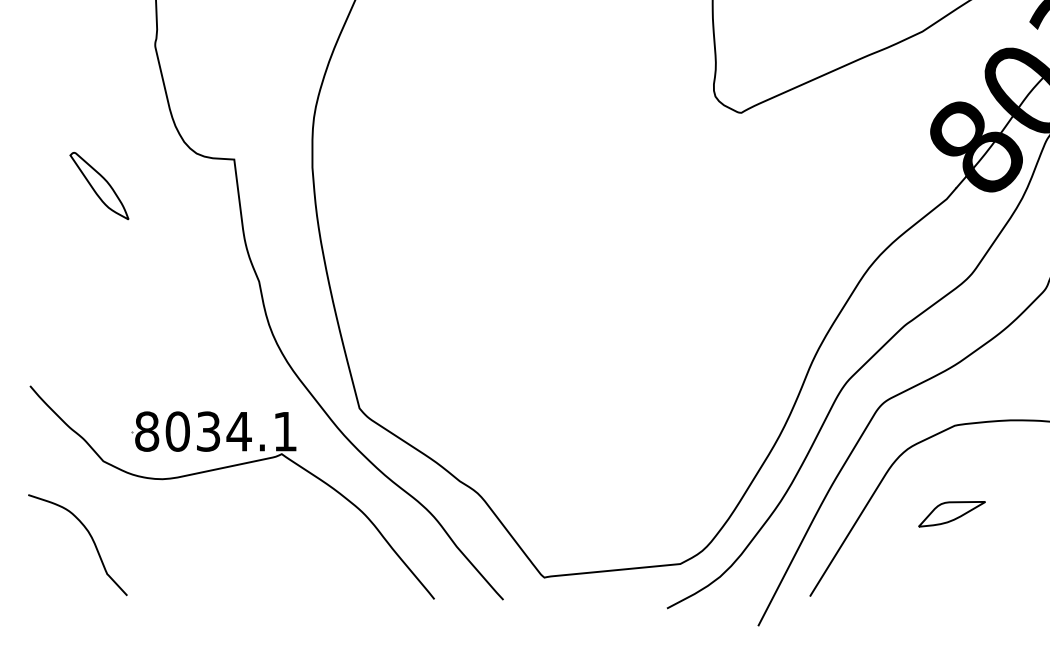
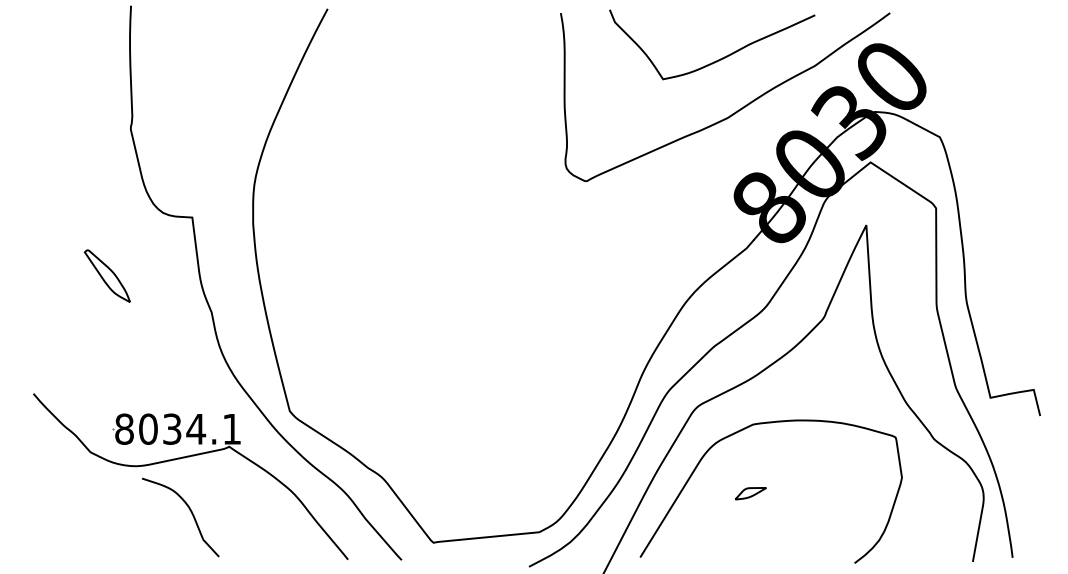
part: (98, 185) -> (106, 275), moved
part: (951, 514) -> (750, 493), size x0.6
curve: (90, 538) -> (190, 512), moved

